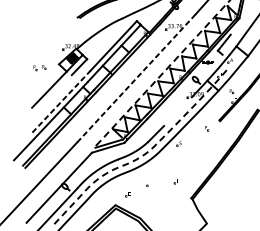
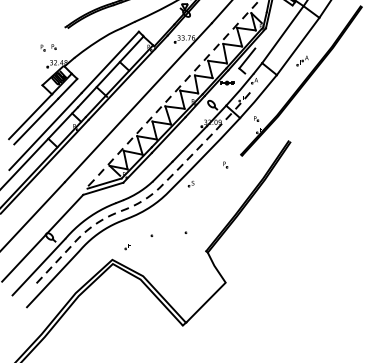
part: (39, 67) -> (48, 47), moved
line: (136, 78) -> (138, 102), dashed -> solid
line: (54, 93) -> (36, 121), added
line: (61, 101) -> (45, 131), dashed -> solid
line: (177, 111) -> (189, 143), added

